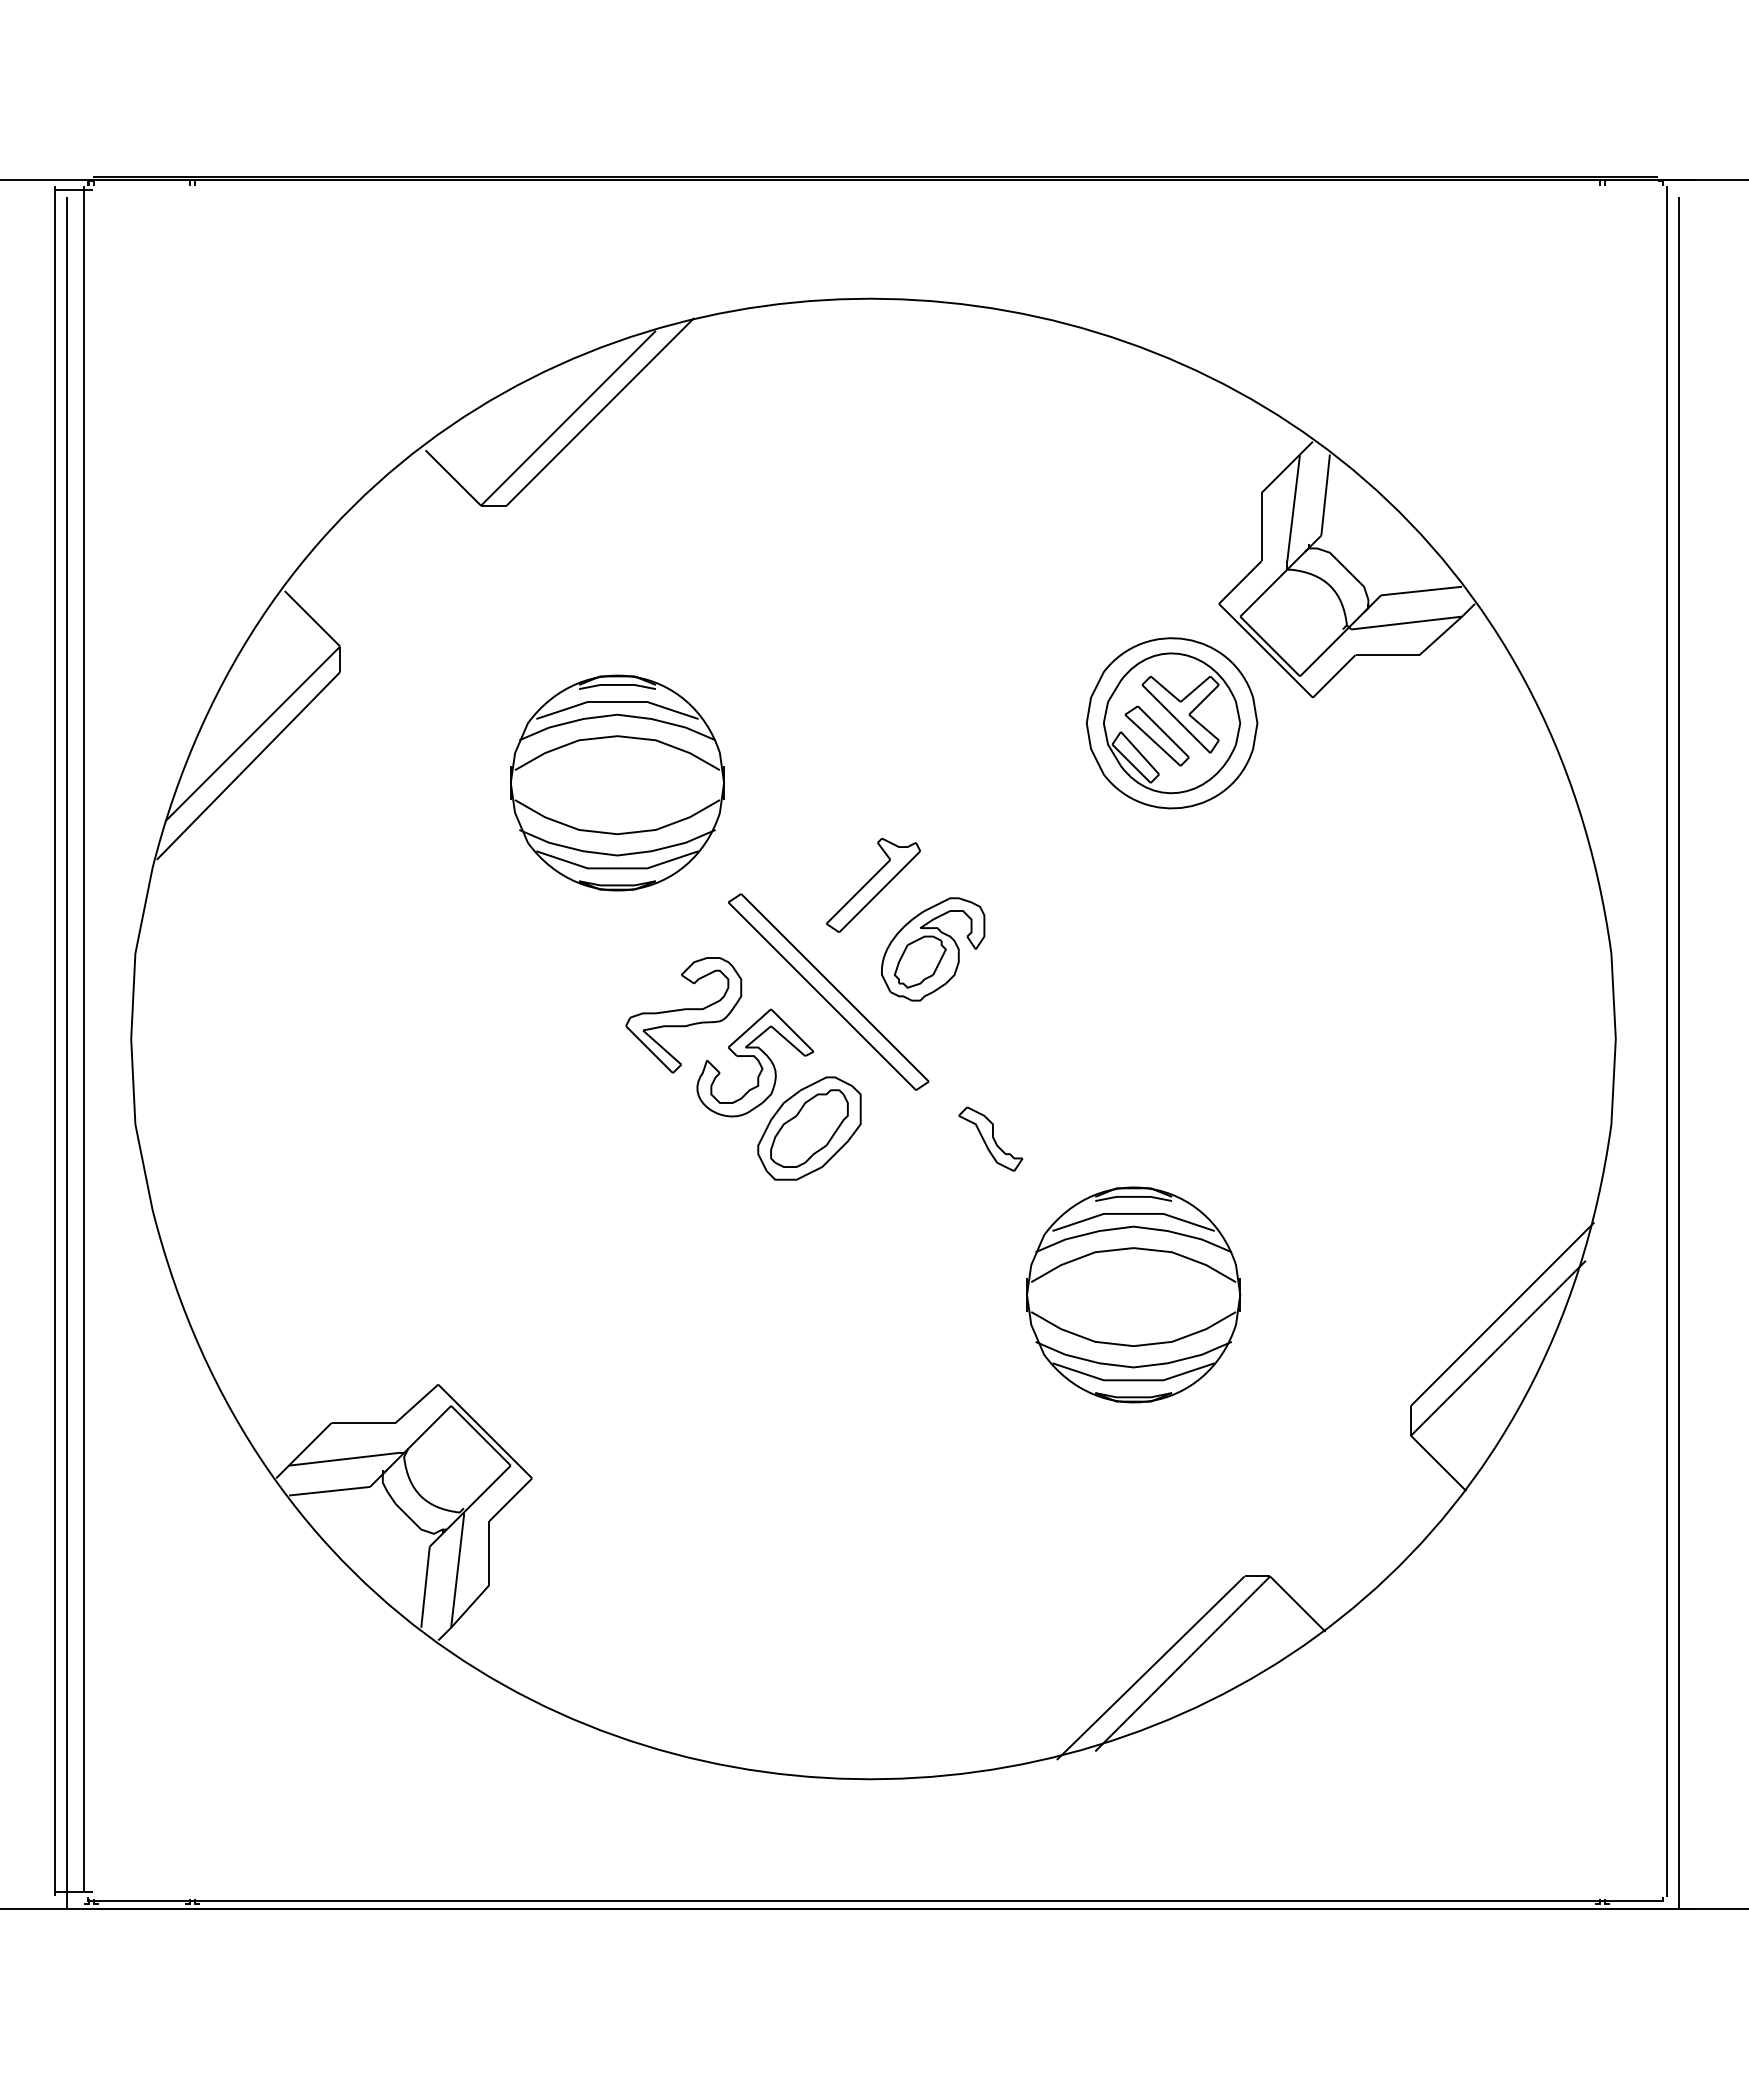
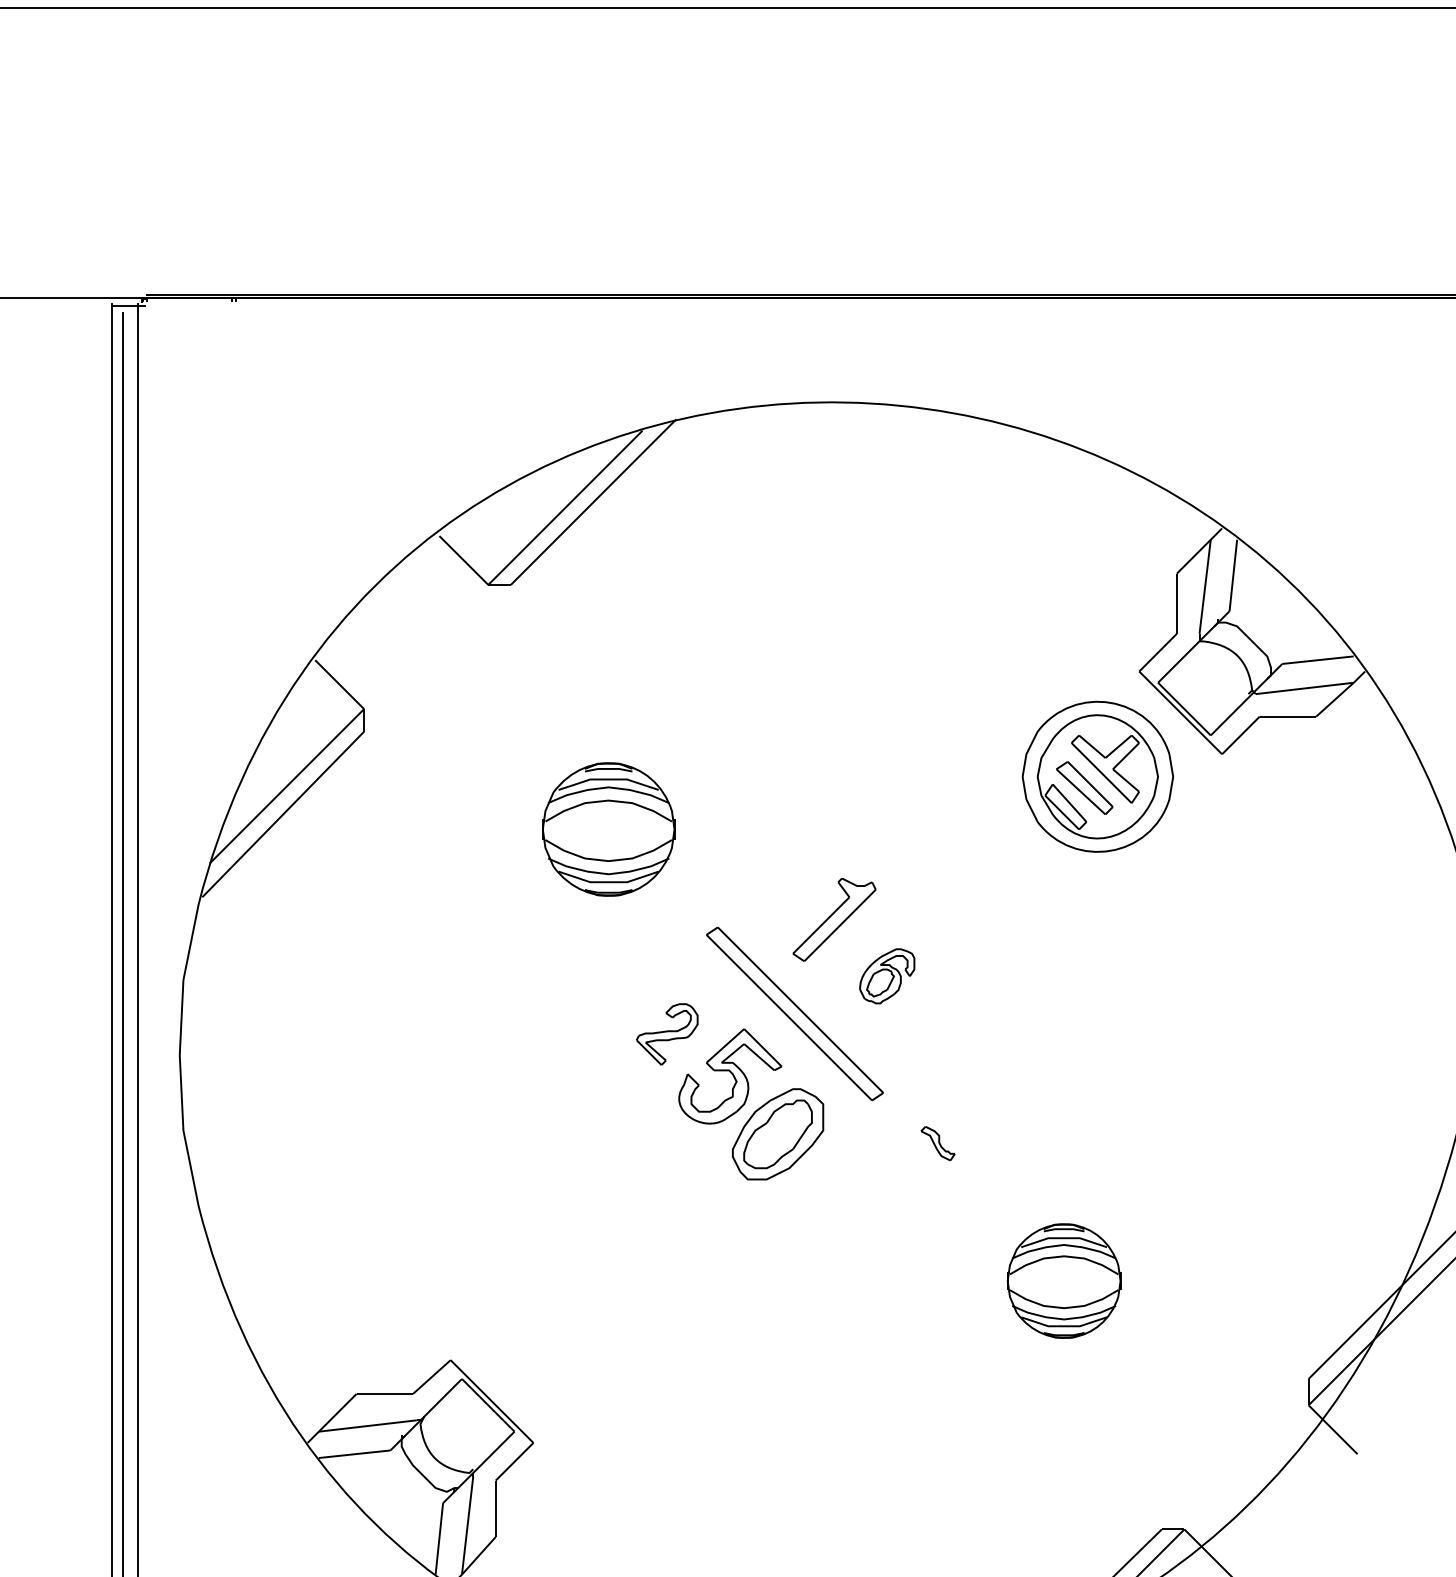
part: (617, 782) -> (608, 829), size x0.7
part: (933, 949) -> (887, 976), size x0.6
part: (683, 1015) -> (666, 1034), size x0.6
part: (990, 1138) -> (937, 1143), size x0.6
part: (1133, 1294) -> (1063, 1280), size x0.6

